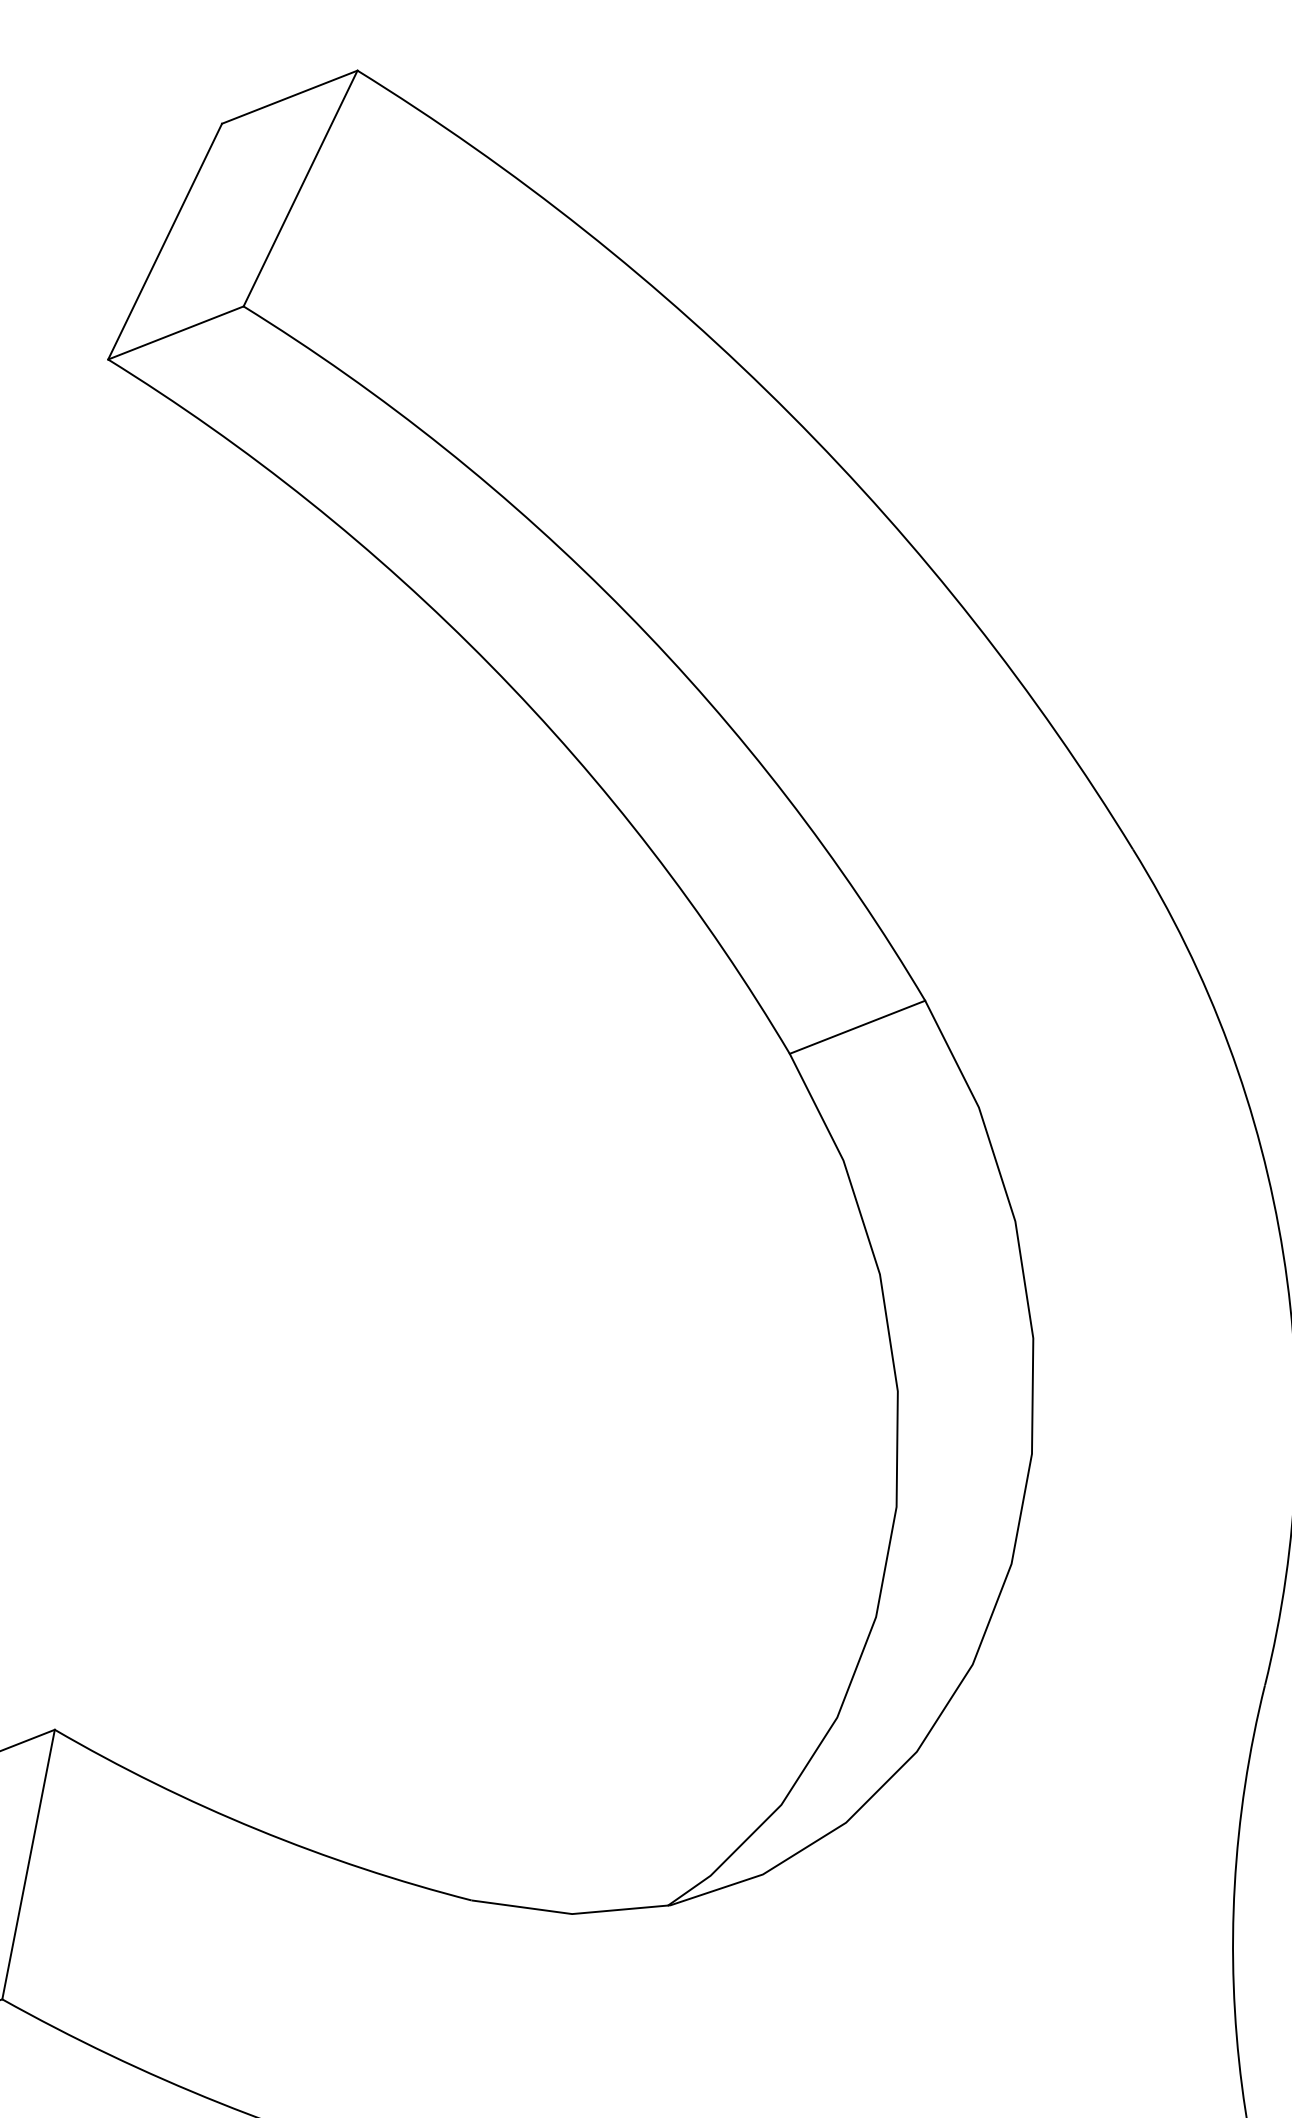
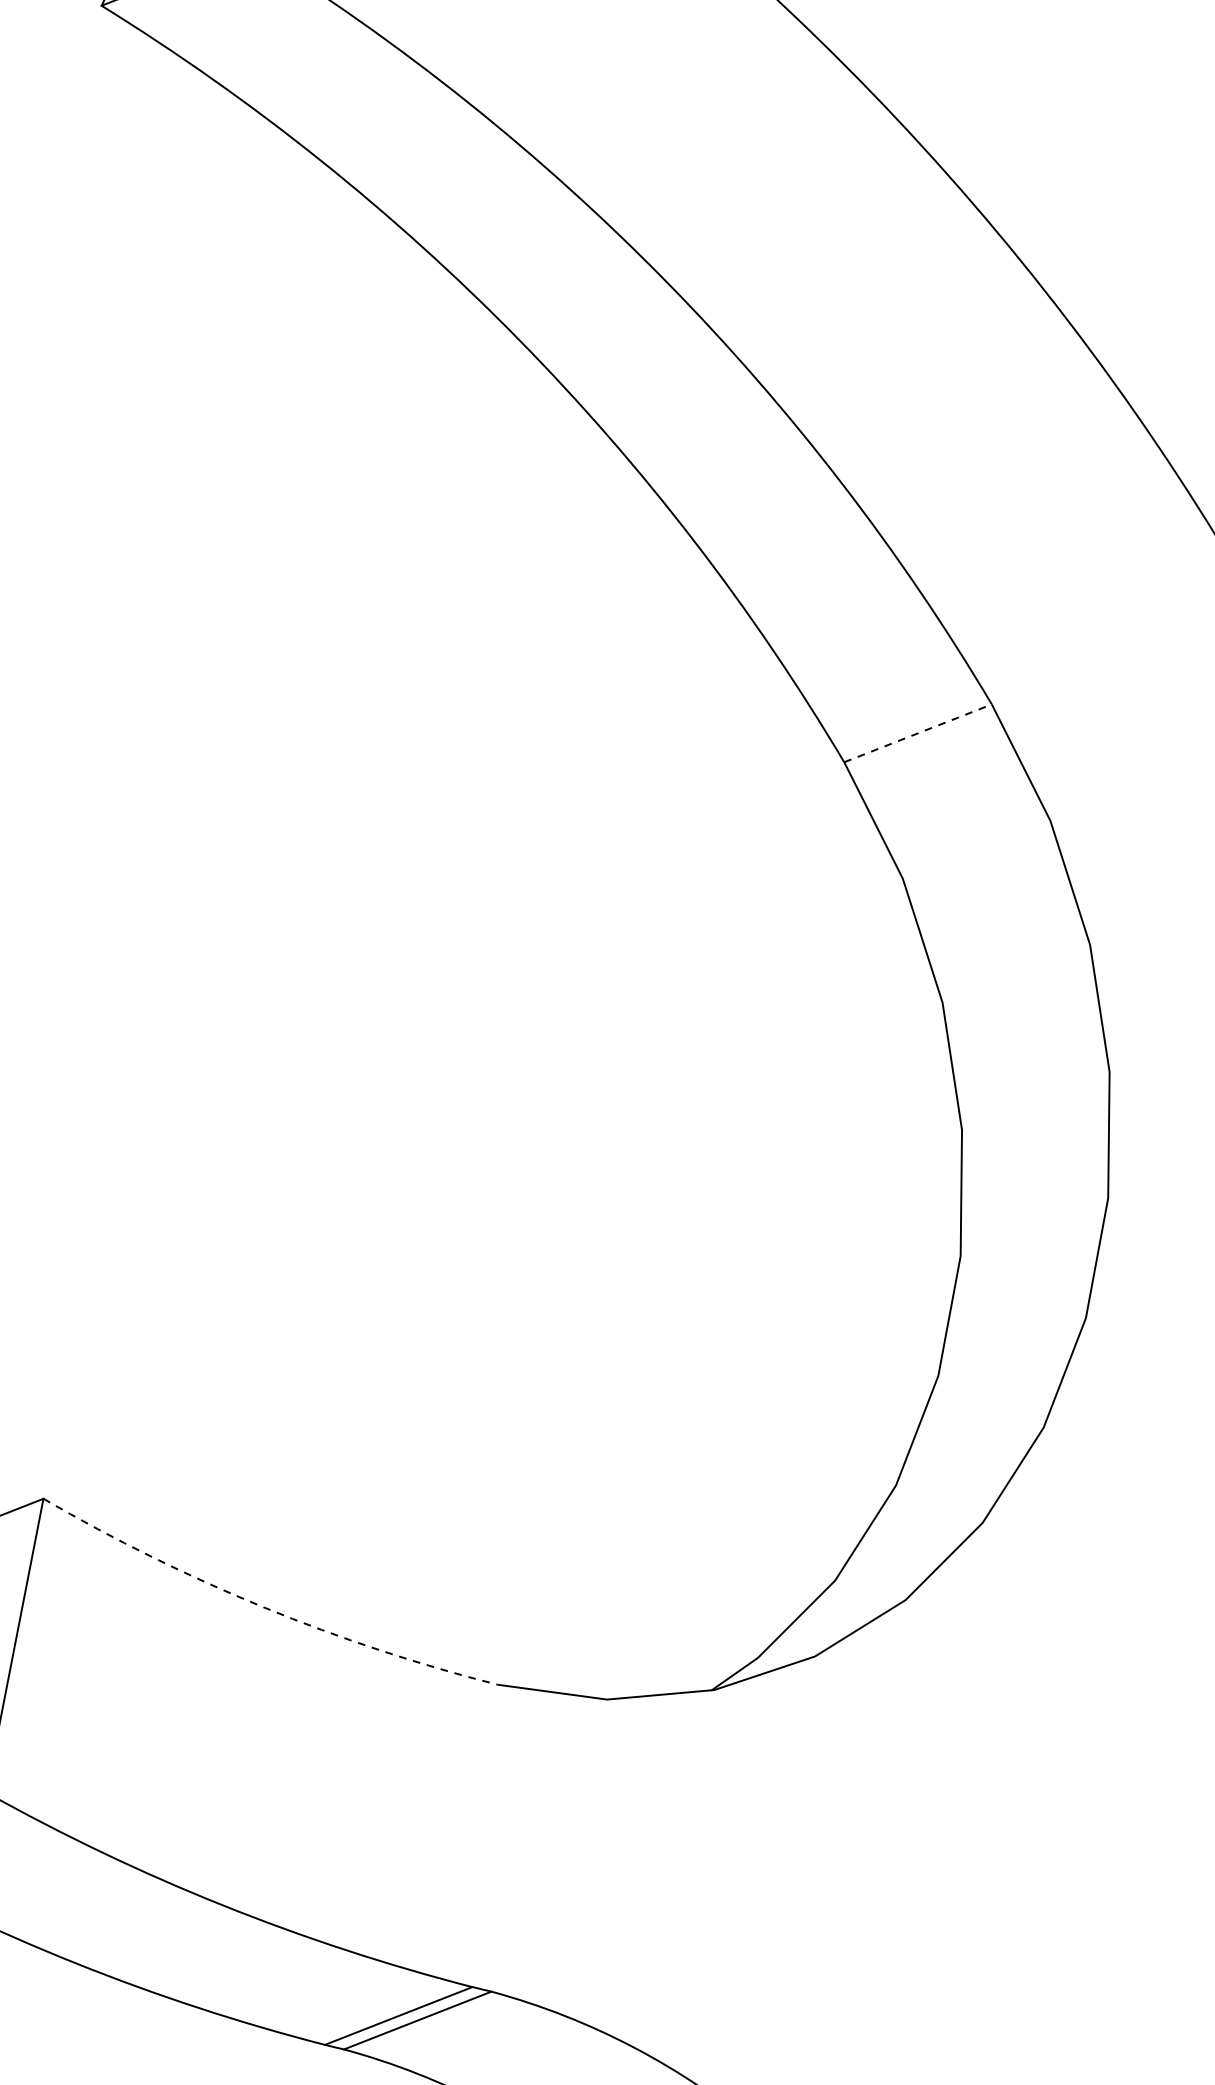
line: (857, 1027) -> (918, 733), solid -> dashed
arc: (257, 1829) -> (264, 1607), solid -> dashed

